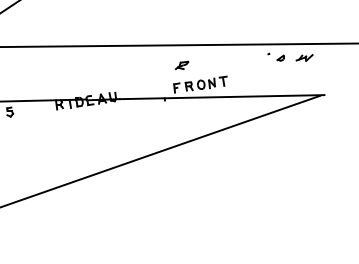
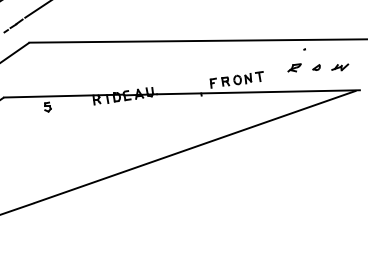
part: (280, 58) -> (316, 67), moved
part: (304, 58) -> (340, 67), moved
part: (182, 65) -> (294, 67), moved

